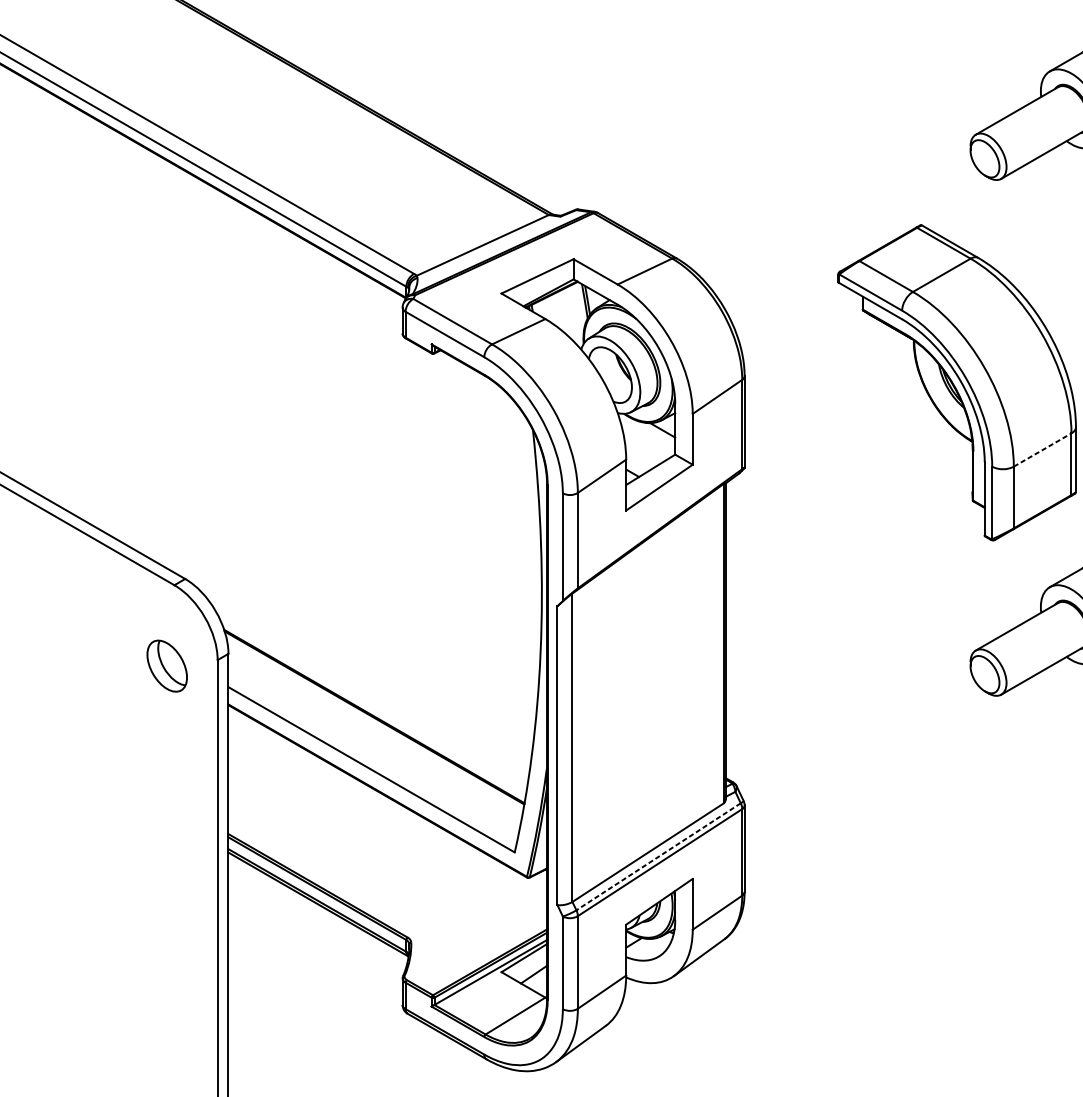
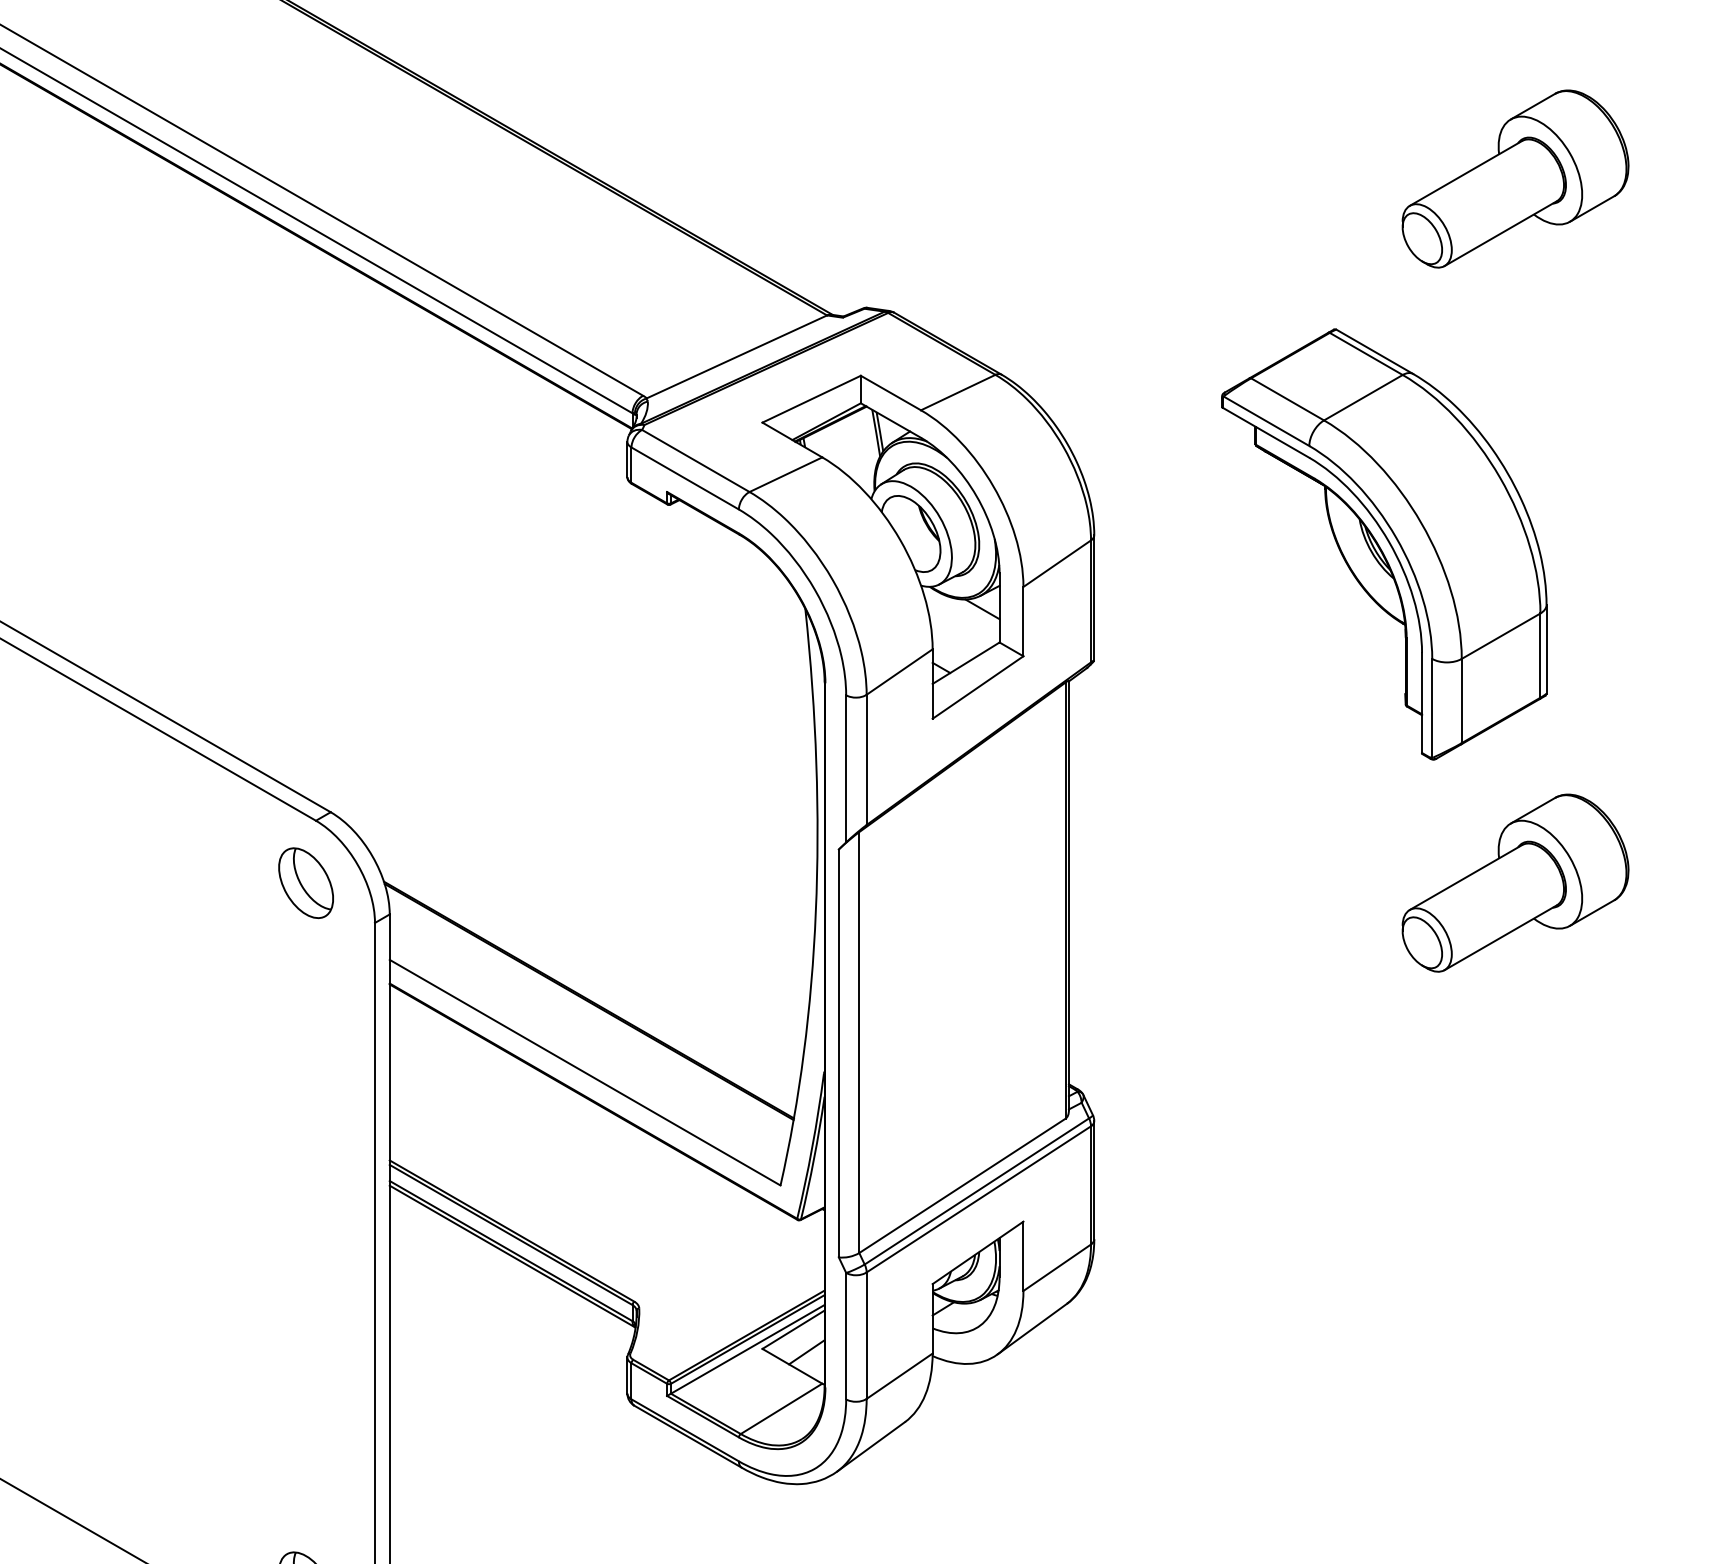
line: (1042, 449) -> (1501, 635), dashed -> solid
part: (166, 666) -> (305, 883), moved
line: (658, 856) -> (976, 1191), dashed -> solid

